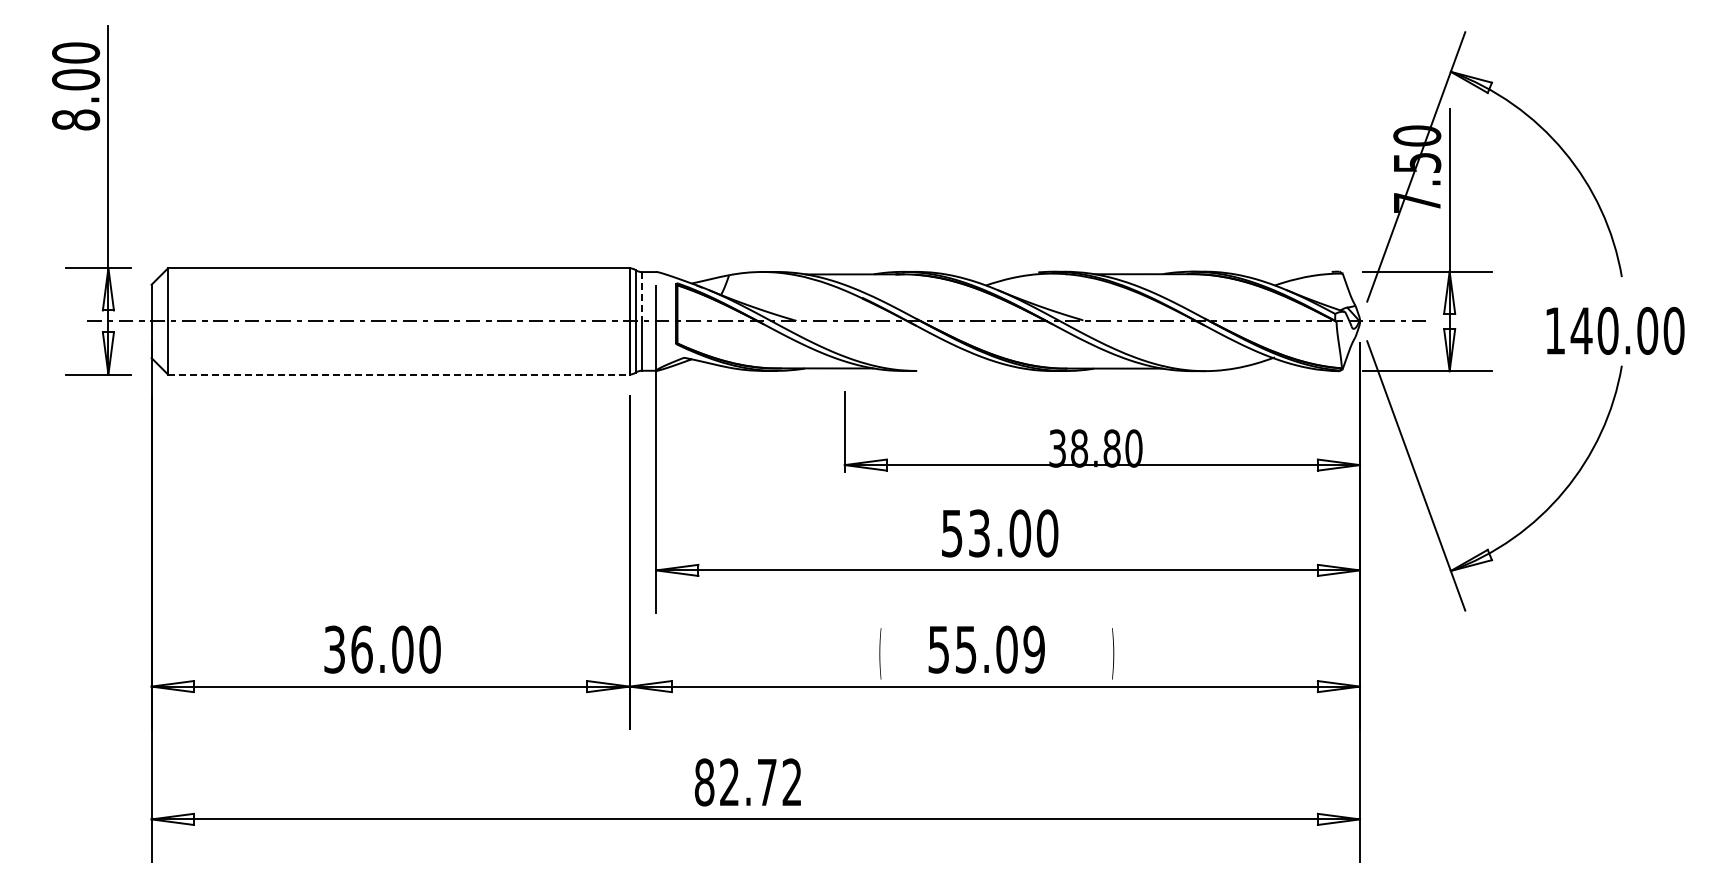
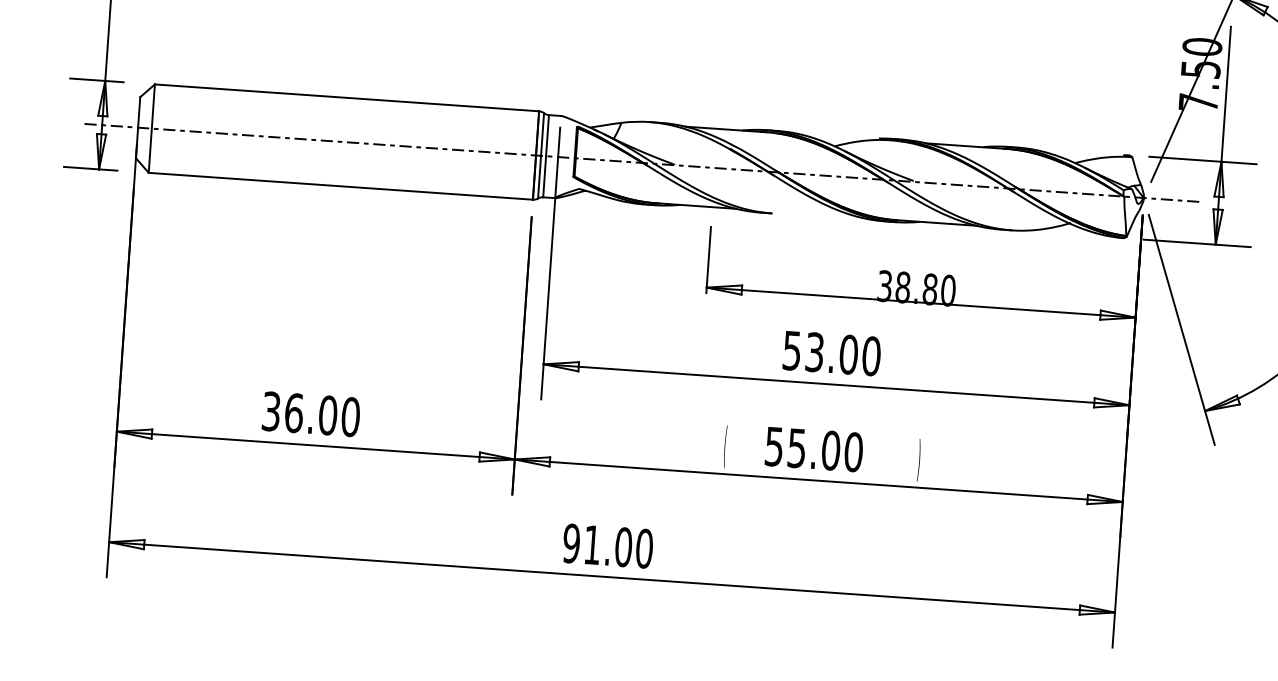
line: (641, 296) -> (547, 135), dashed -> solid
line: (398, 374) -> (340, 186), dashed -> solid
text: (1034, 649) -> (853, 452), 55.09 -> 55.00
text: (748, 782) -> (608, 546), 82.72 -> 91.00

